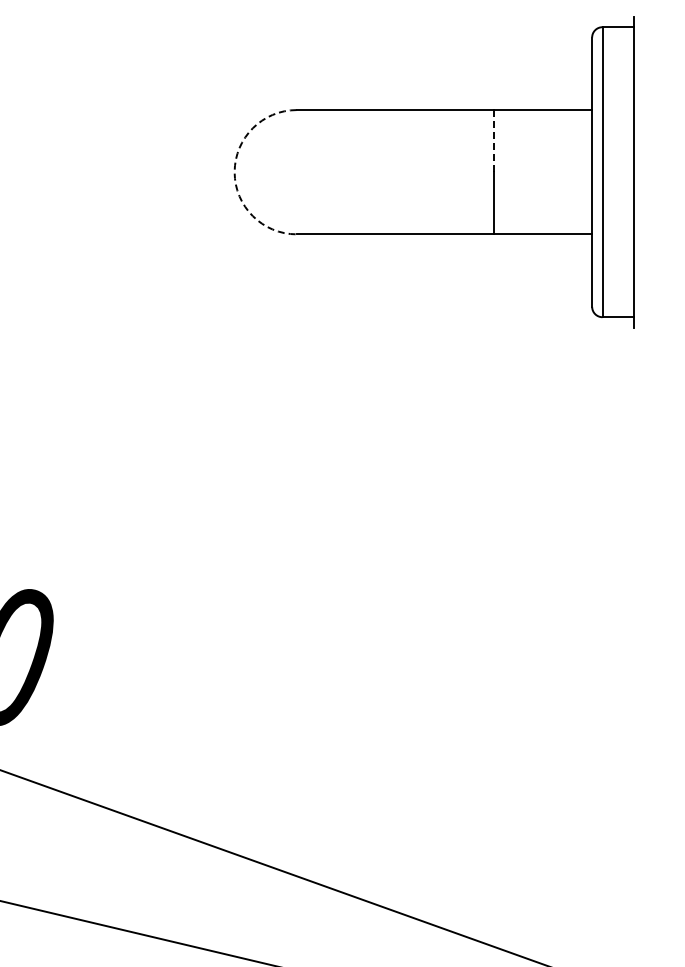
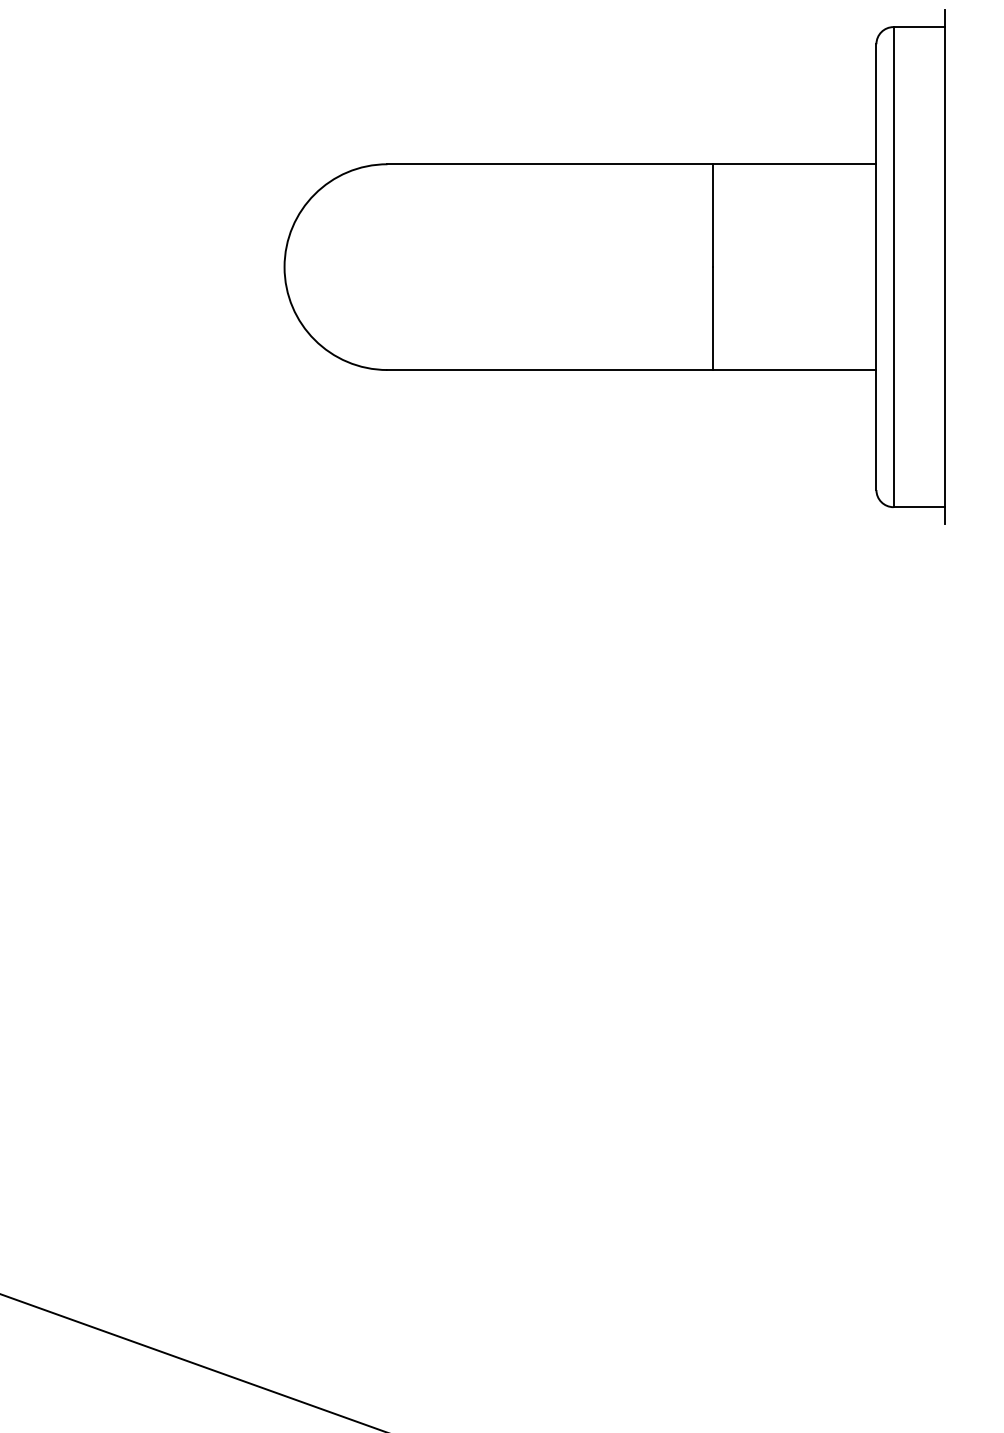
line: (493, 141) -> (713, 216), dashed -> solid
arc: (234, 172) -> (284, 267), dashed -> solid

